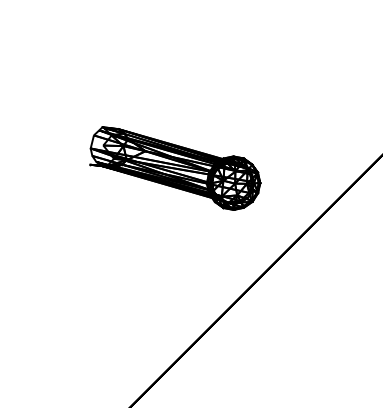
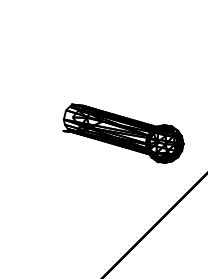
part: (175, 168) -> (123, 133), moved

